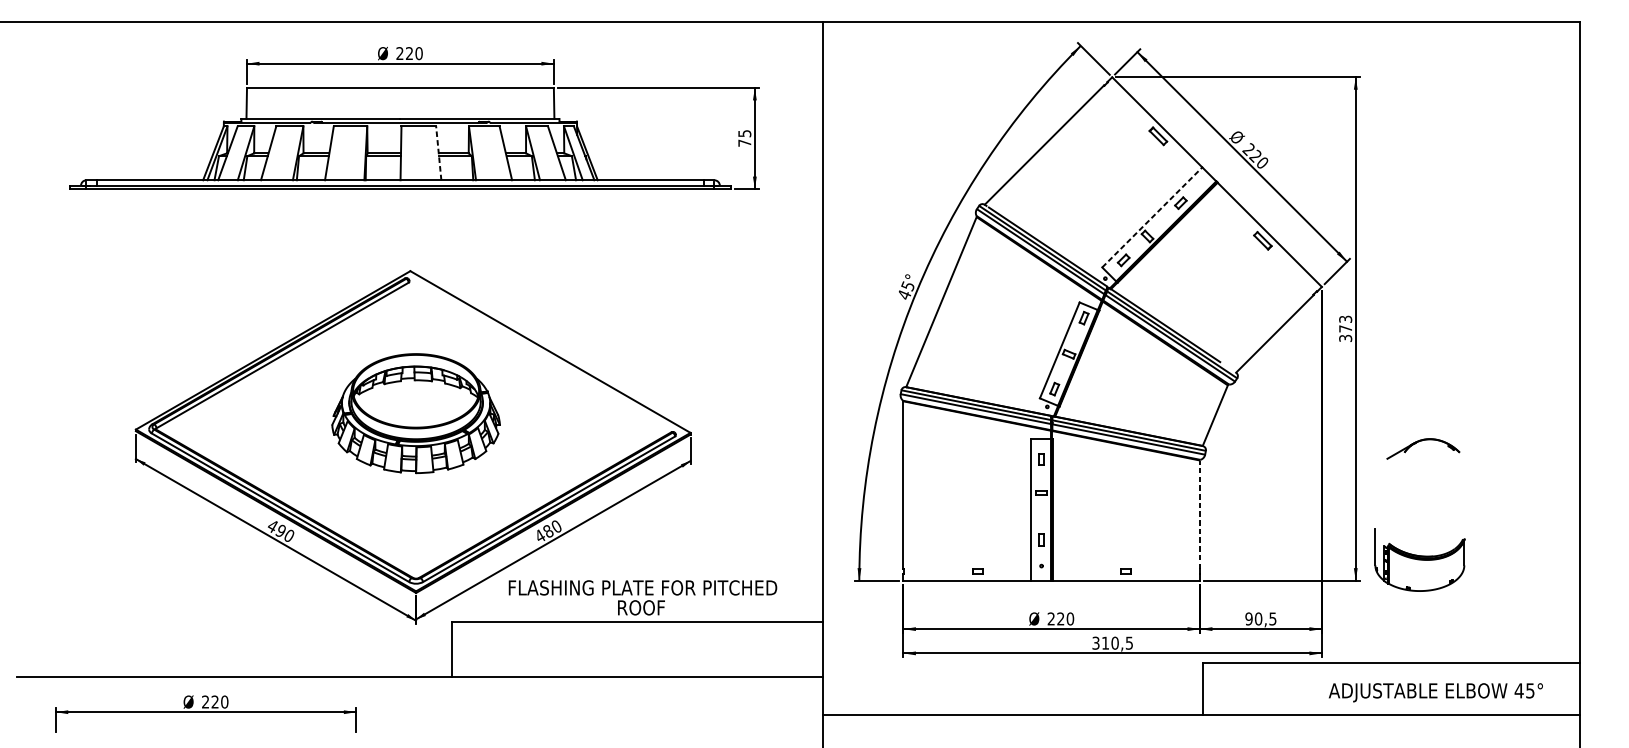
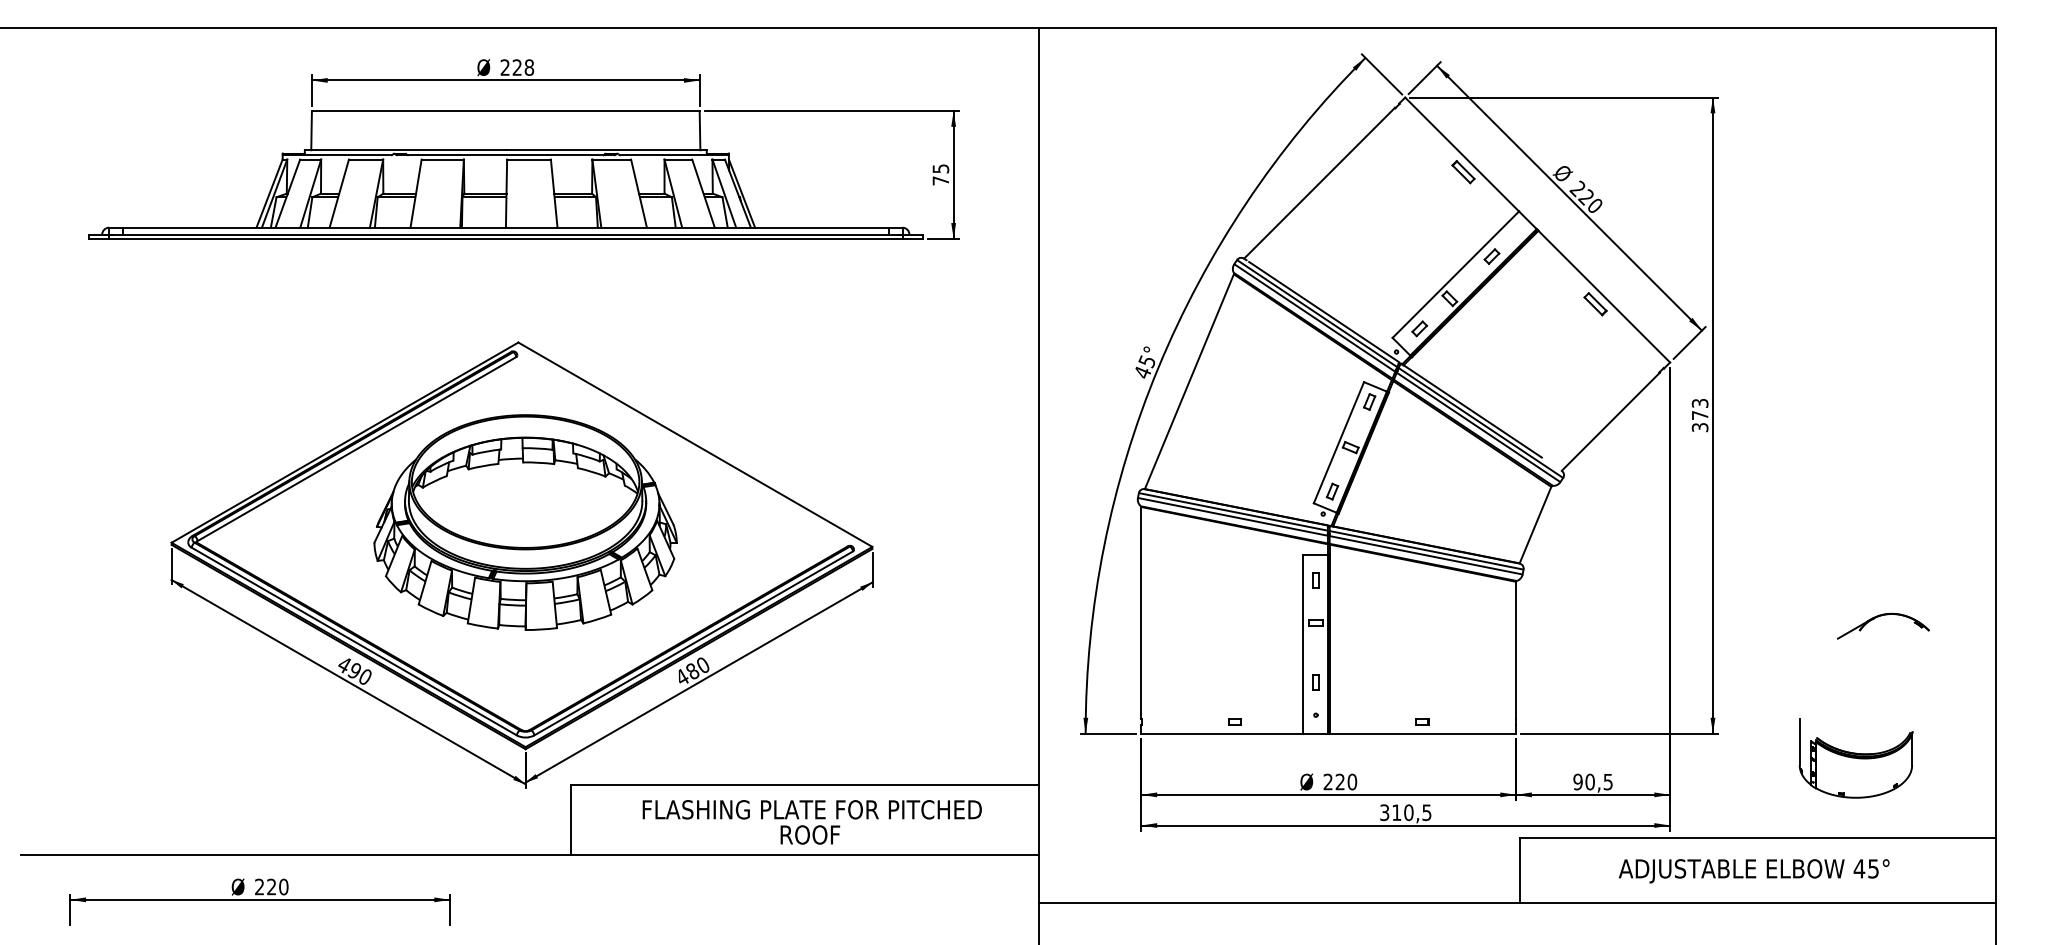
text: (419, 53) -> (529, 67), 220 -> 228
line: (438, 153) -> (554, 193), dashed -> solid
line: (1152, 217) -> (1456, 274), dashed -> solid
part: (416, 413) -> (525, 522), size x1.43
part: (1421, 441) -> (1881, 616), moved
line: (1200, 514) -> (1516, 650), dashed -> solid
part: (1419, 559) -> (1855, 758), moved
text: (642, 597) -> (811, 822), moved
text: (1436, 692) -> (1754, 871), moved

